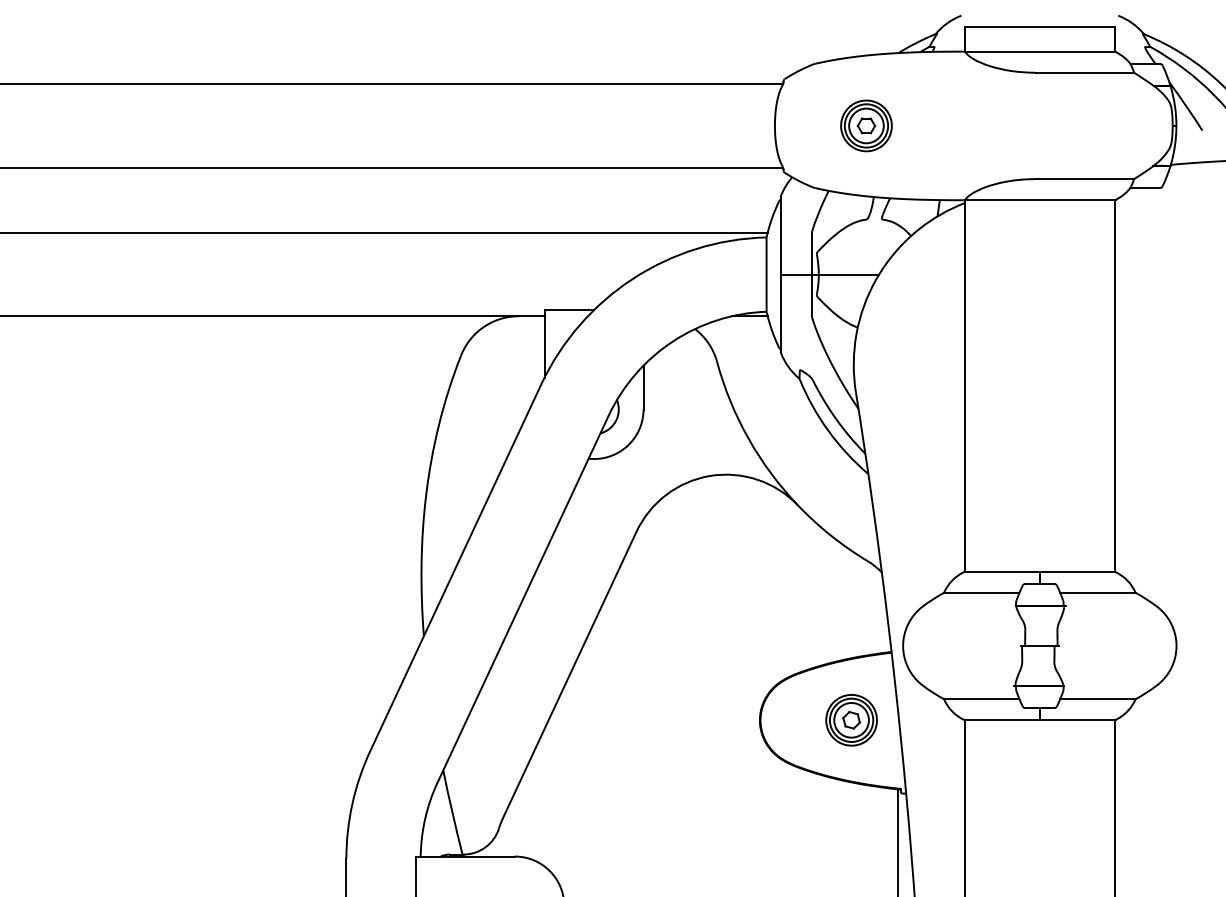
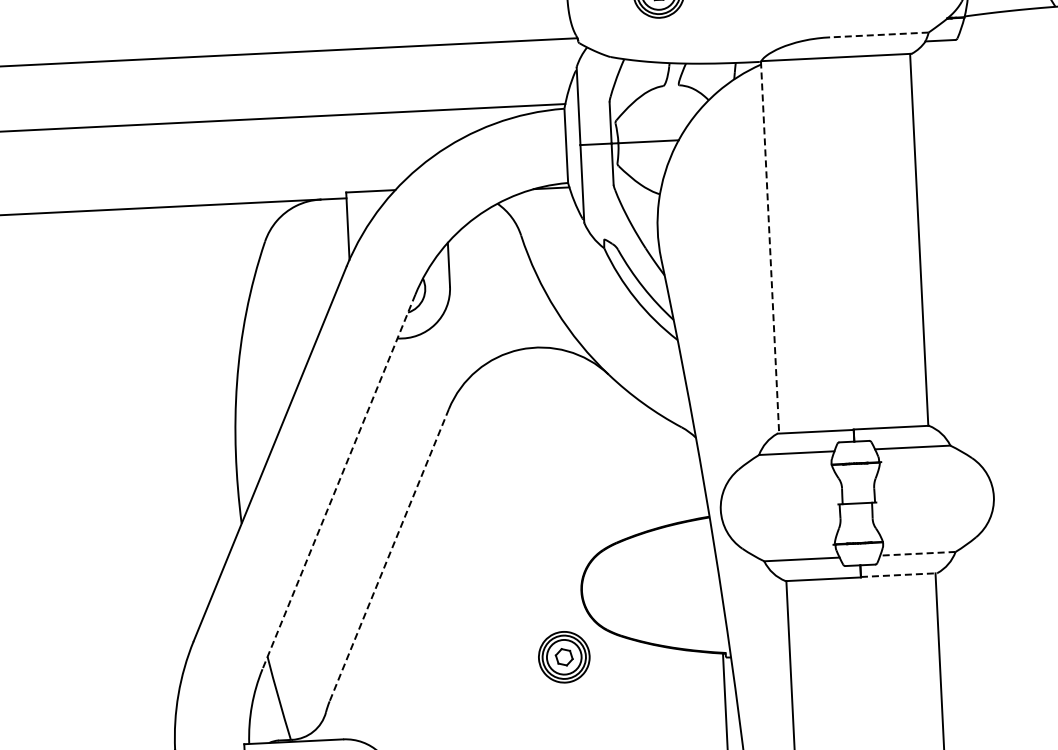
line: (1084, 179) -> (879, 35), solid -> dashed
line: (965, 386) -> (770, 247), solid -> dashed
line: (522, 599) -> (338, 482), solid -> dashed
line: (569, 674) -> (388, 554), solid -> dashed
line: (1097, 699) -> (917, 554), solid -> dashed
line: (1078, 719) -> (899, 574), solid -> dashed
part: (851, 720) -> (564, 657), moved

